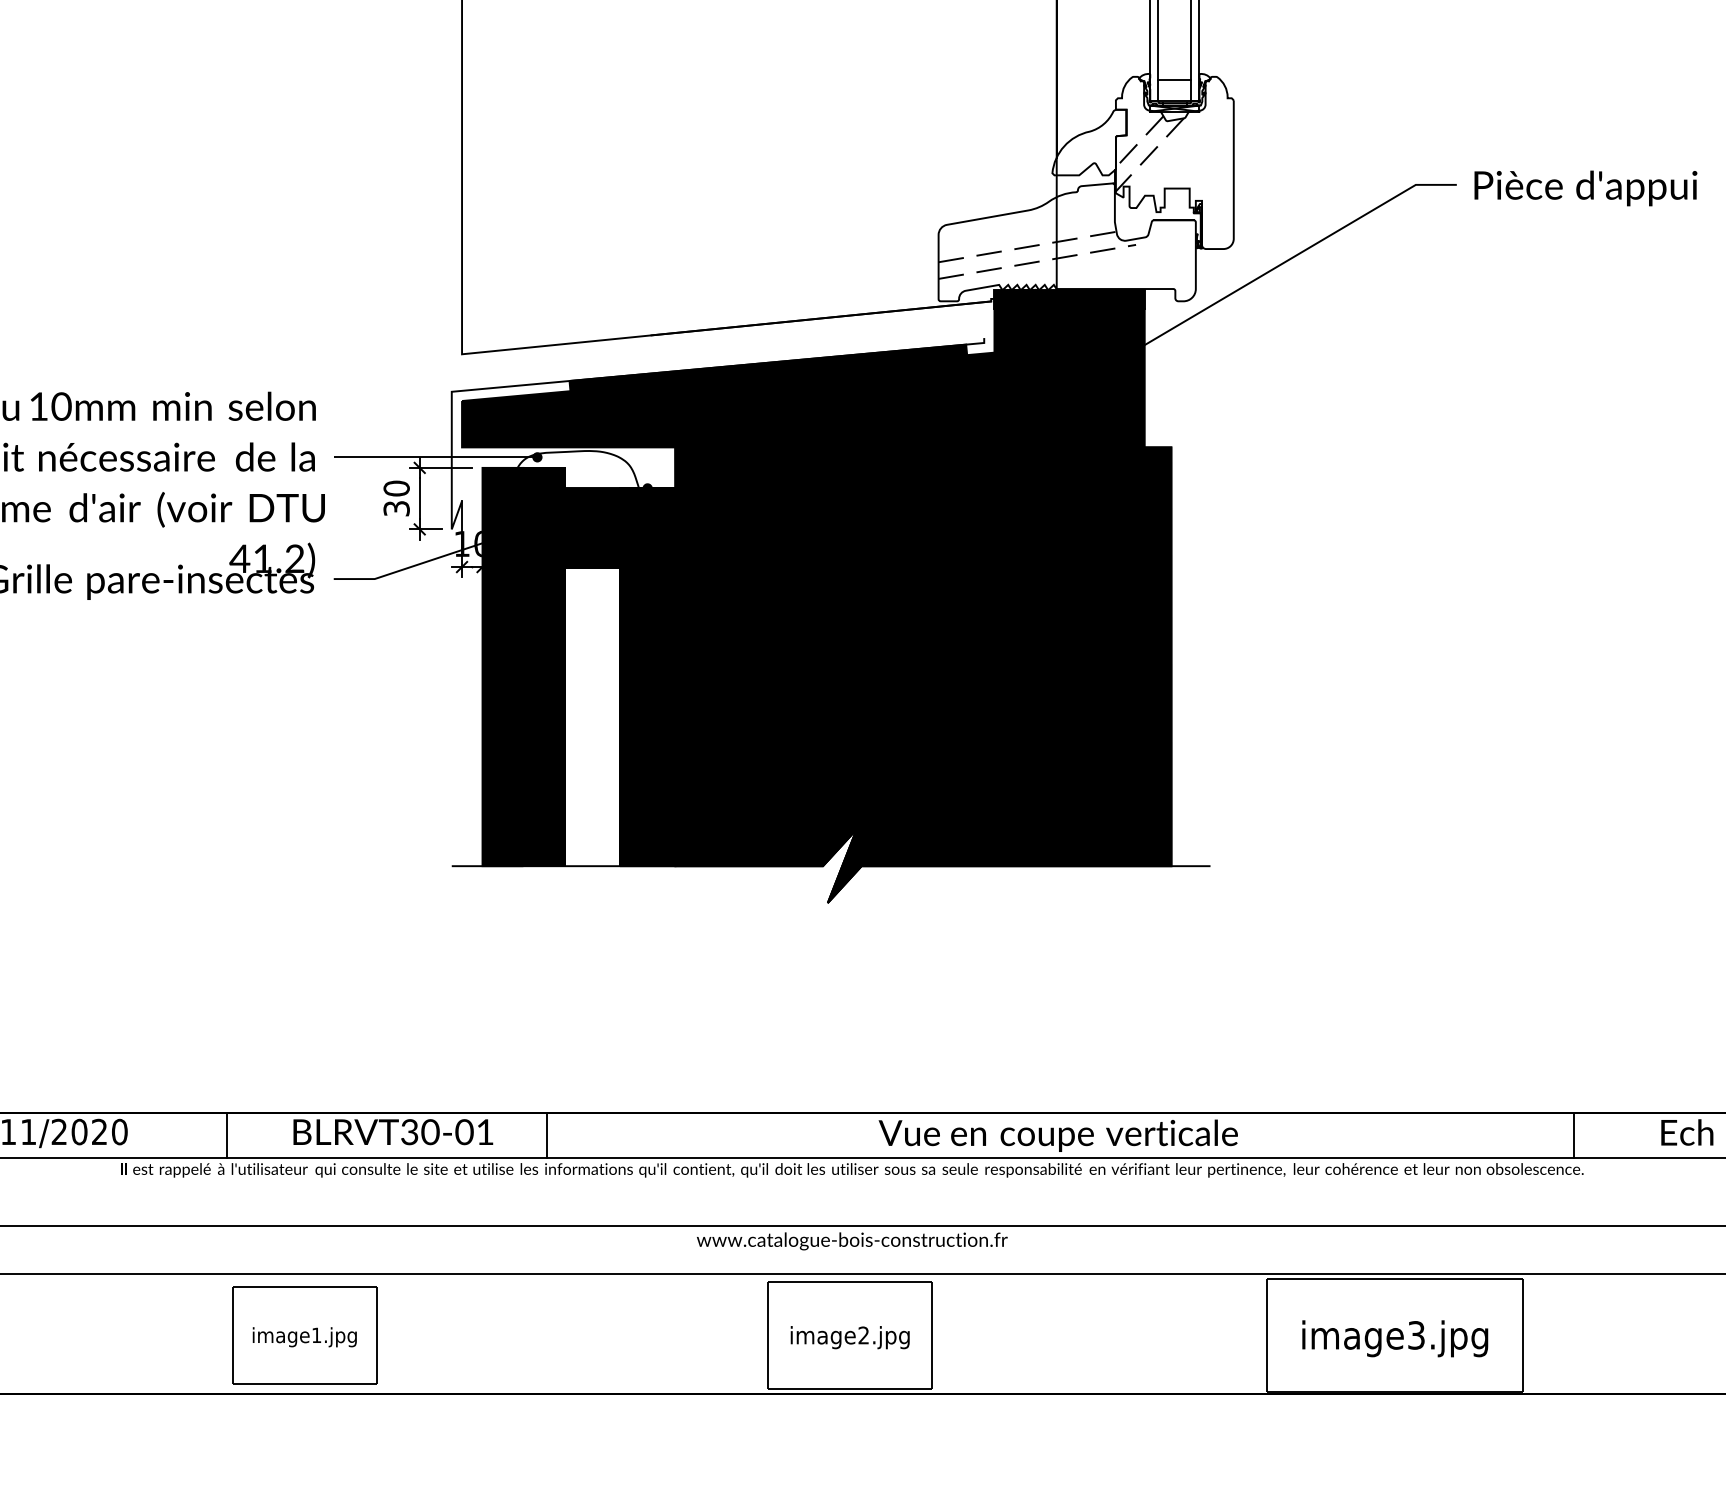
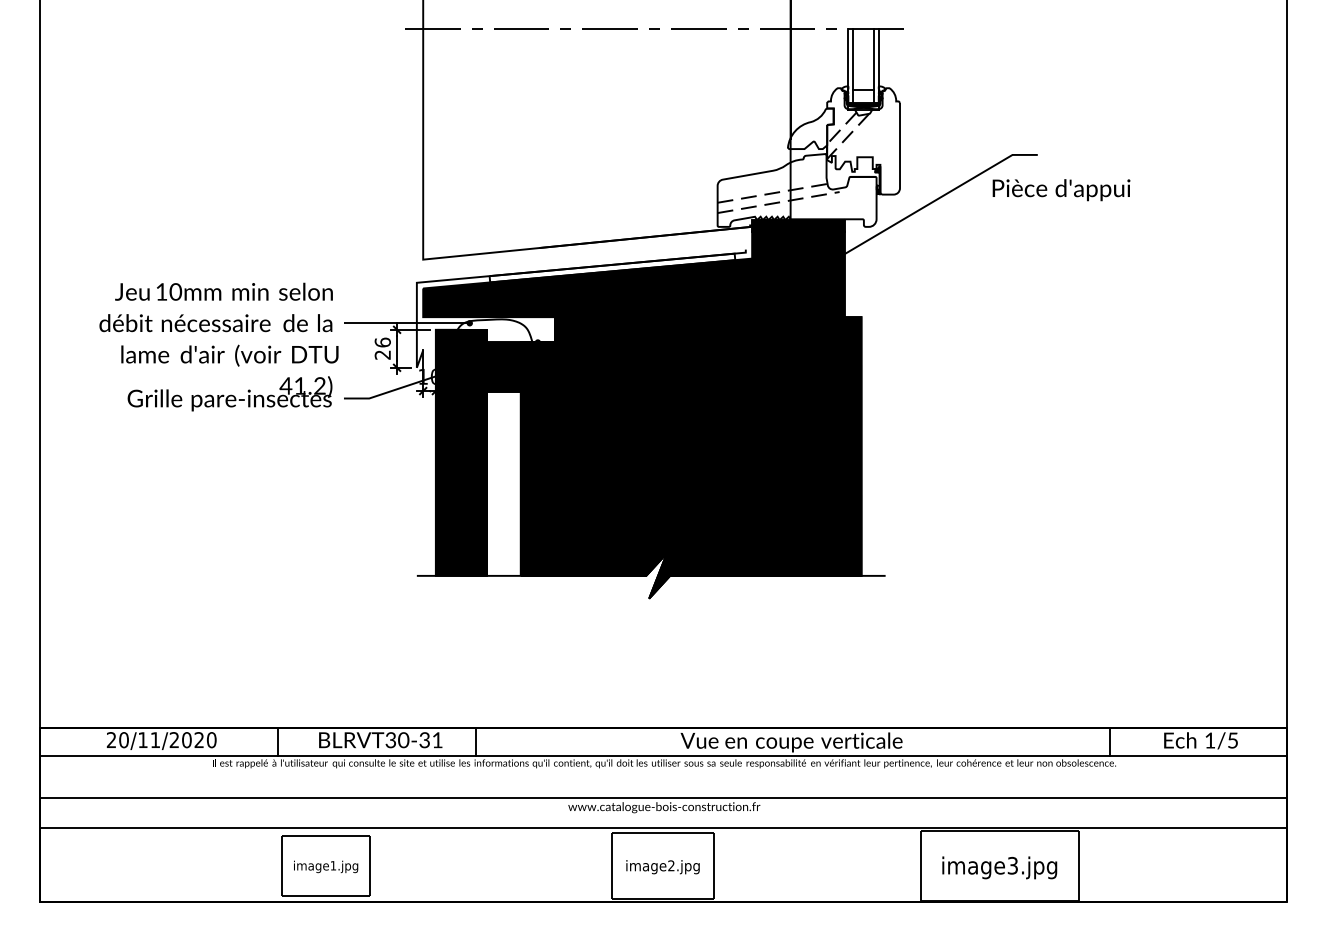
text: (1585, 188) -> (1061, 190), moved
fill: (768, 367) -> (612, 267), removed
text: (396, 498) -> (382, 348), 30 -> 26
text: (464, 1131) -> (424, 739), \c16711848;BLRVT30-01 -> \c16711848;BLRVT30-31

